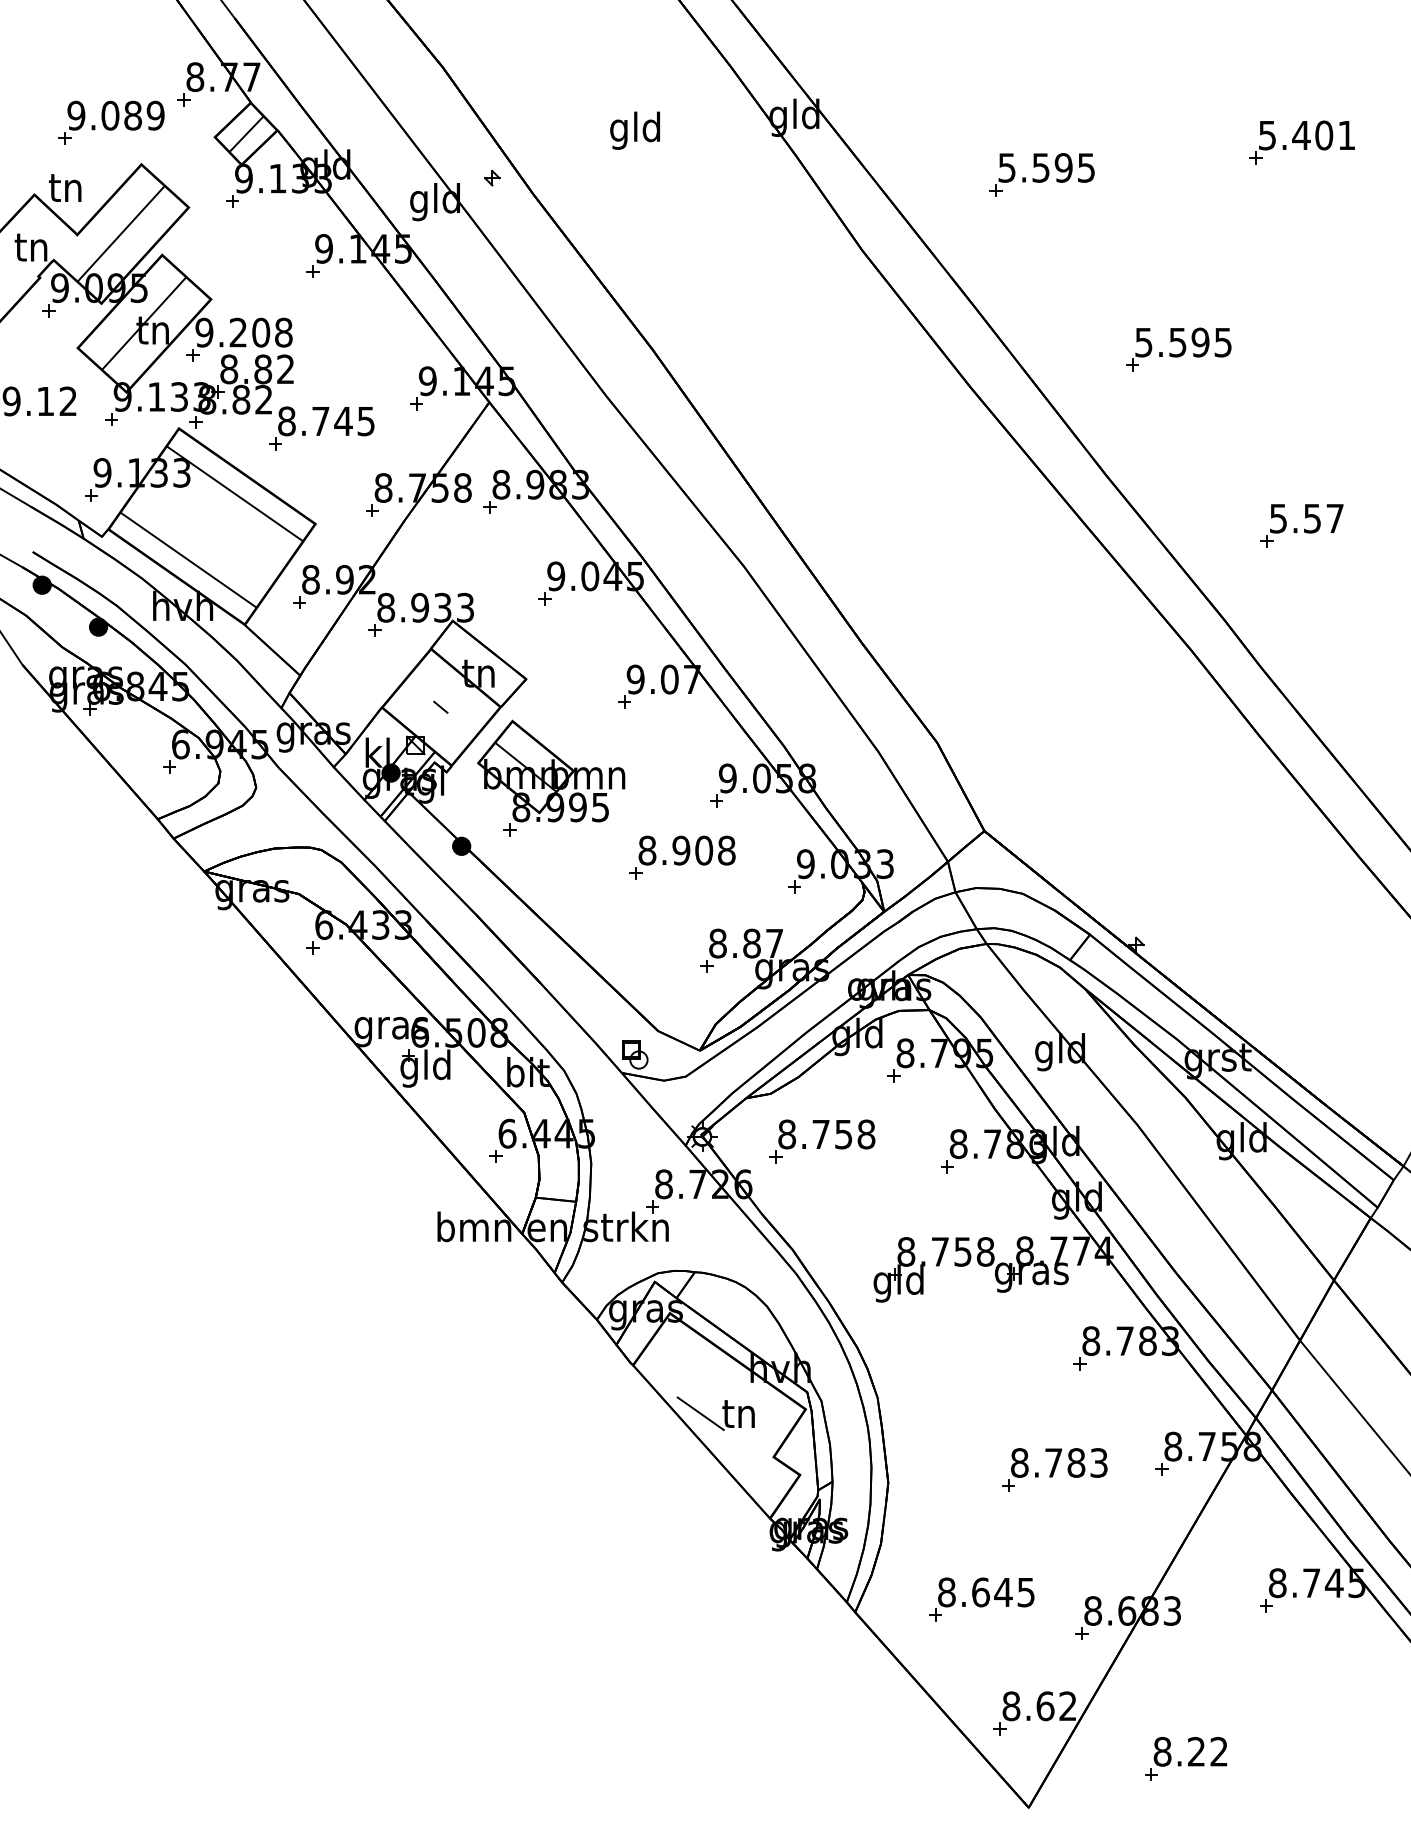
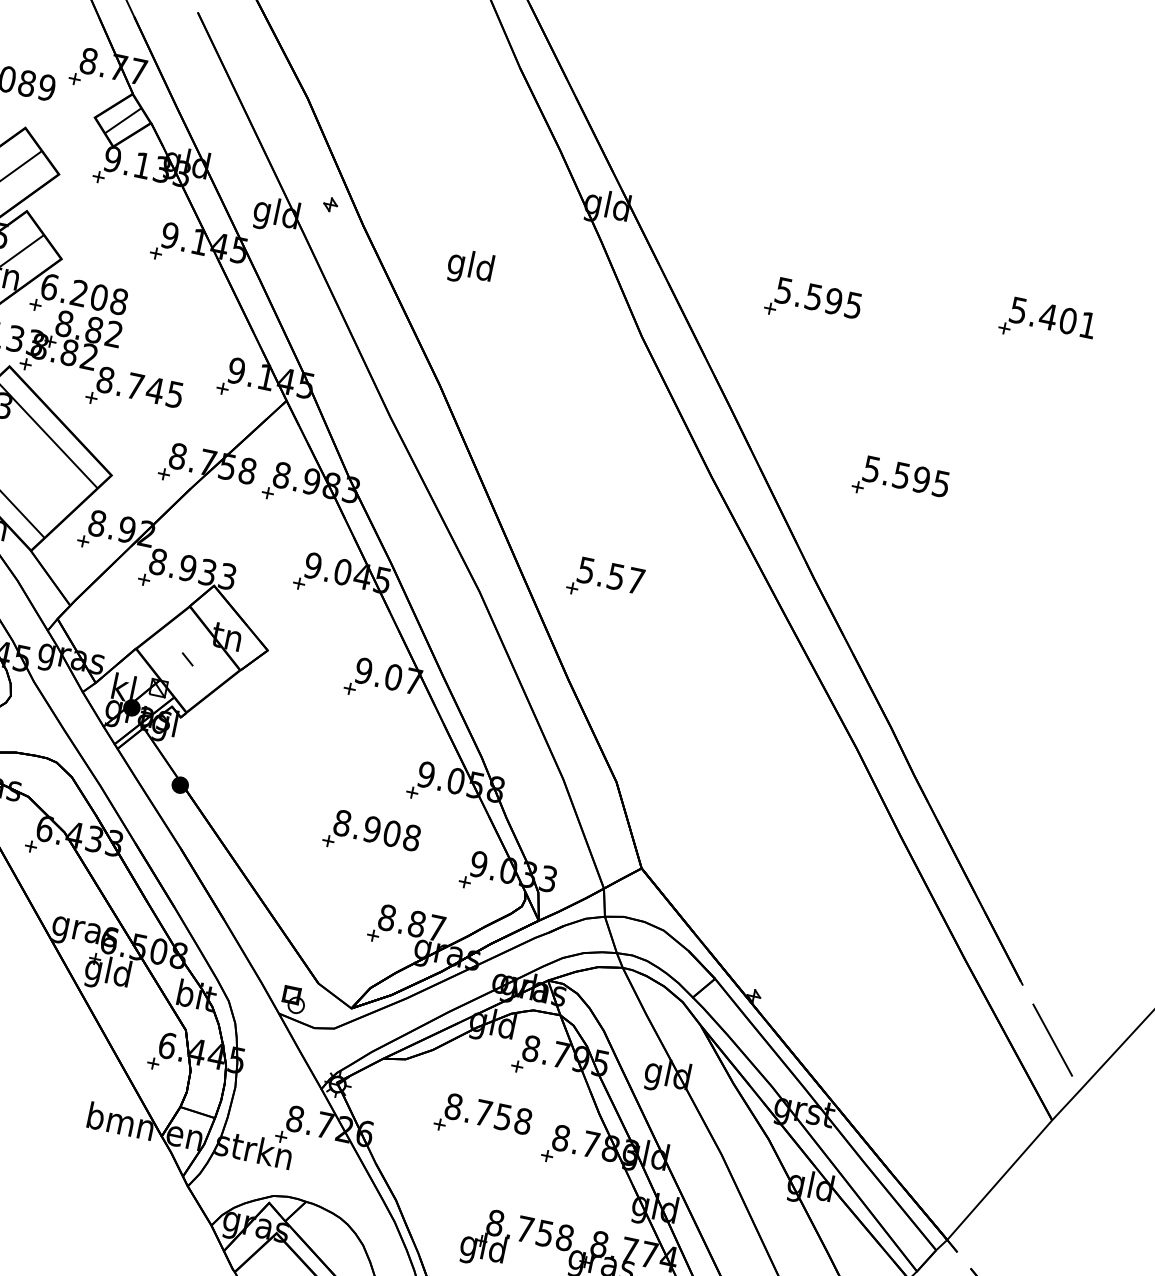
text: (634, 130) -> (469, 267), moved
text: (204, 332) -> (49, 286), 9.208 -> 6.208
part: (1301, 525) -> (605, 580), moved
part: (551, 777) -> (271, 741), removed
part: (822, 1141) -> (483, 1119), moved

